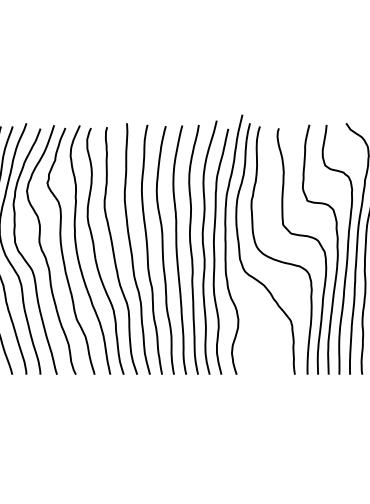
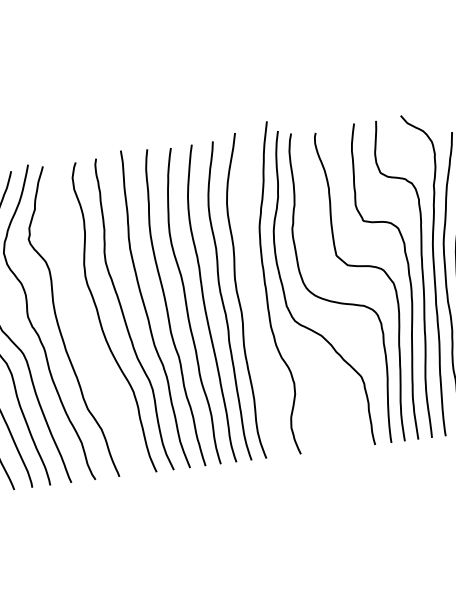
curve: (77, 249) -> (77, 319), removed
curve: (215, 252) -> (254, 301), removed

